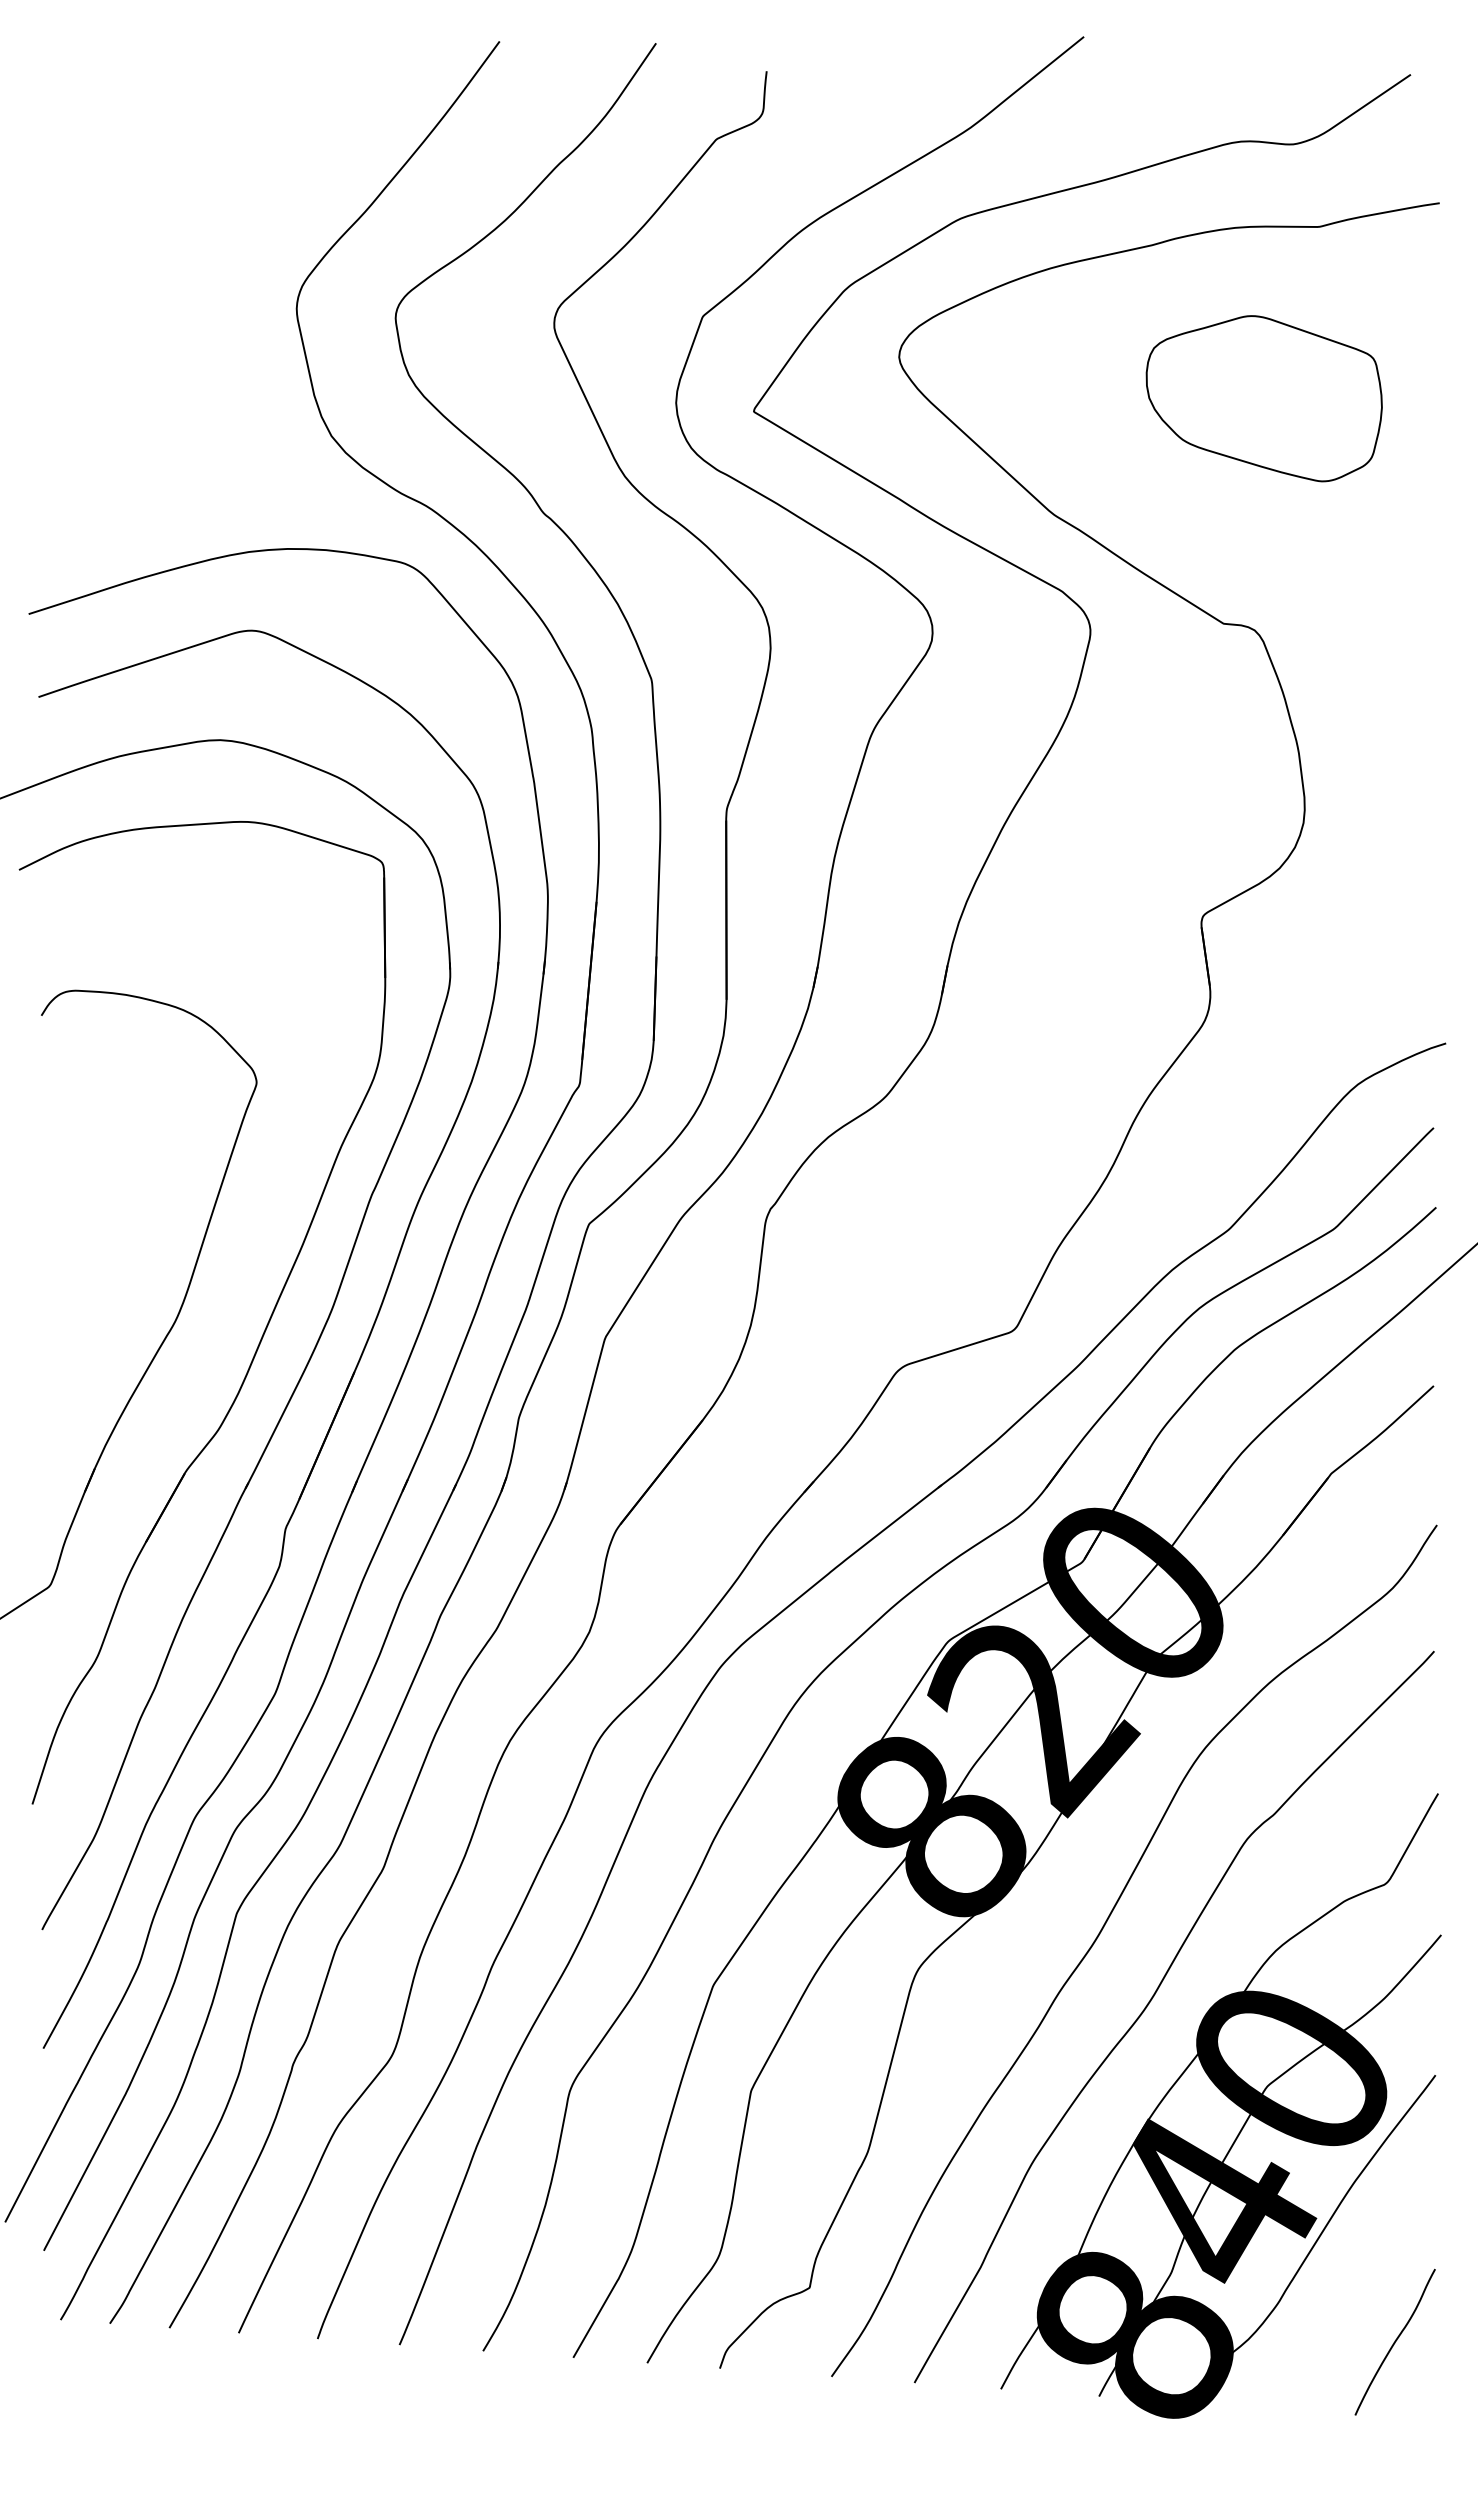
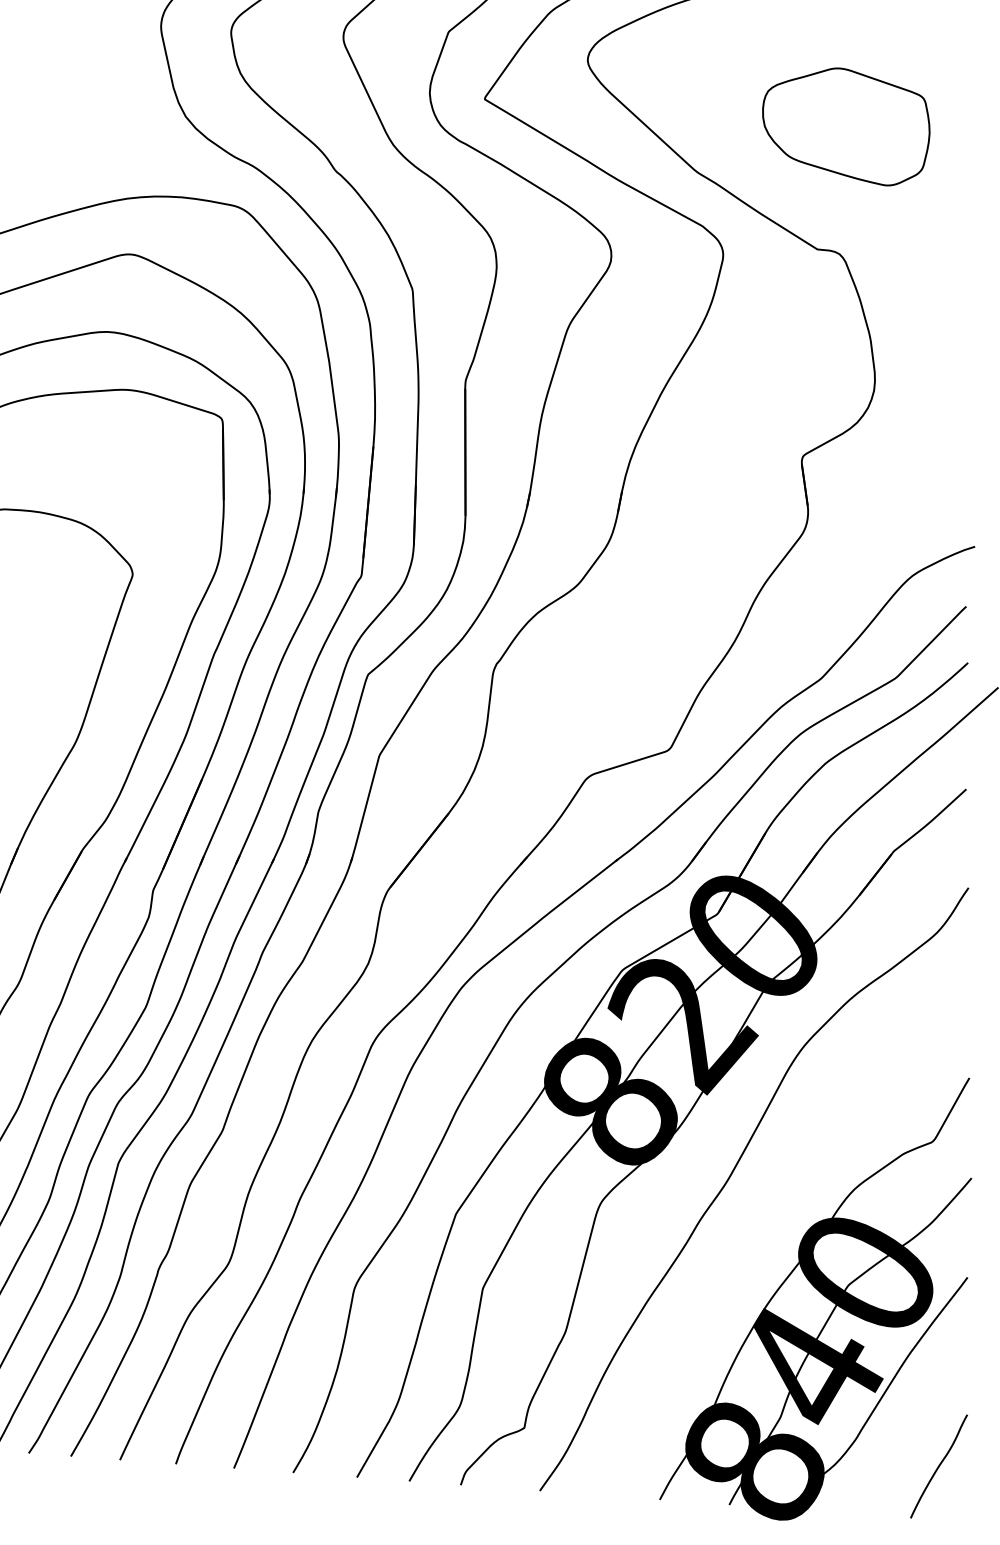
part: (1263, 398) -> (845, 126), moved
curve: (1151, 2001) -> (766, 1225), removed

